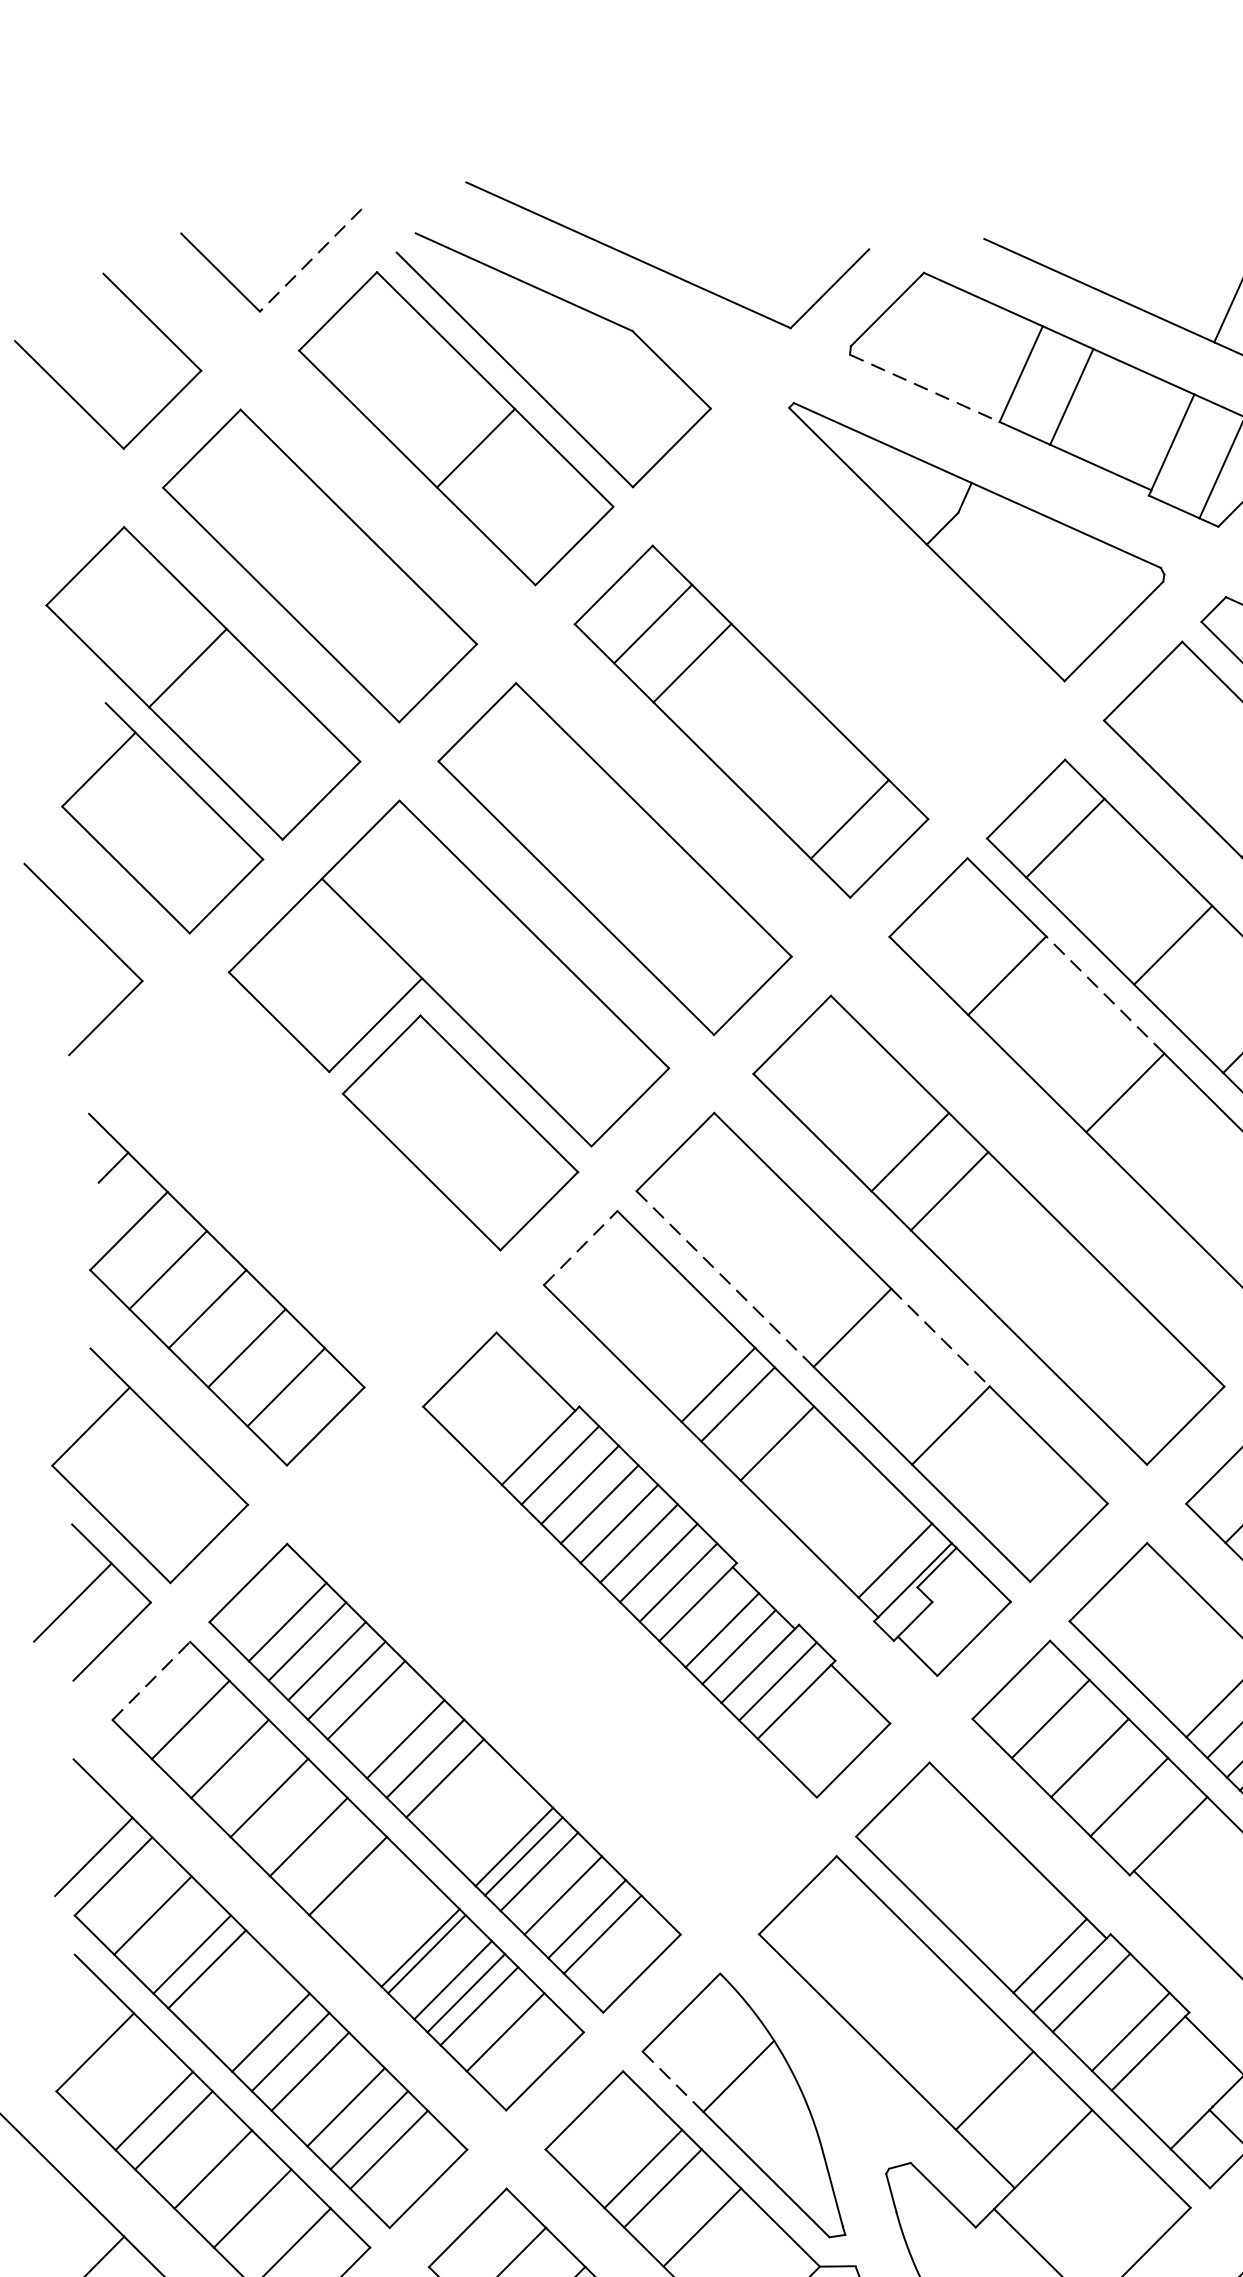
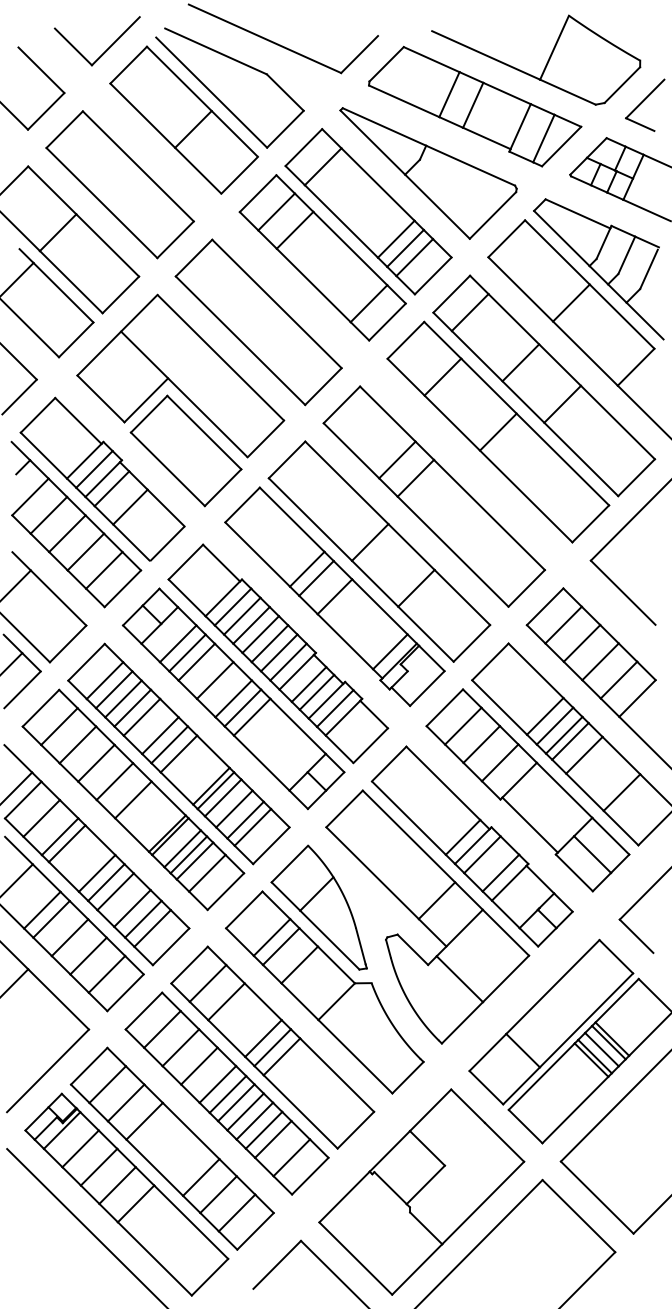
line: (310, 260) -> (115, 41), dashed -> solid
line: (925, 388) -> (404, 101), dashed -> solid
part: (848, 623) -> (368, 211), added
line: (1104, 995) -> (488, 386), dashed -> solid
part: (282, 1191) -> (102, 478), added
line: (580, 1246) -> (242, 504), dashed -> solid
line: (725, 1278) -> (310, 519), dashed -> solid
line: (940, 1338) -> (411, 547), dashed -> solid
part: (561, 1660) -> (233, 698), added
line: (150, 1681) -> (40, 708), dashed -> solid
line: (672, 2081) -> (285, 896), dashed -> solid

